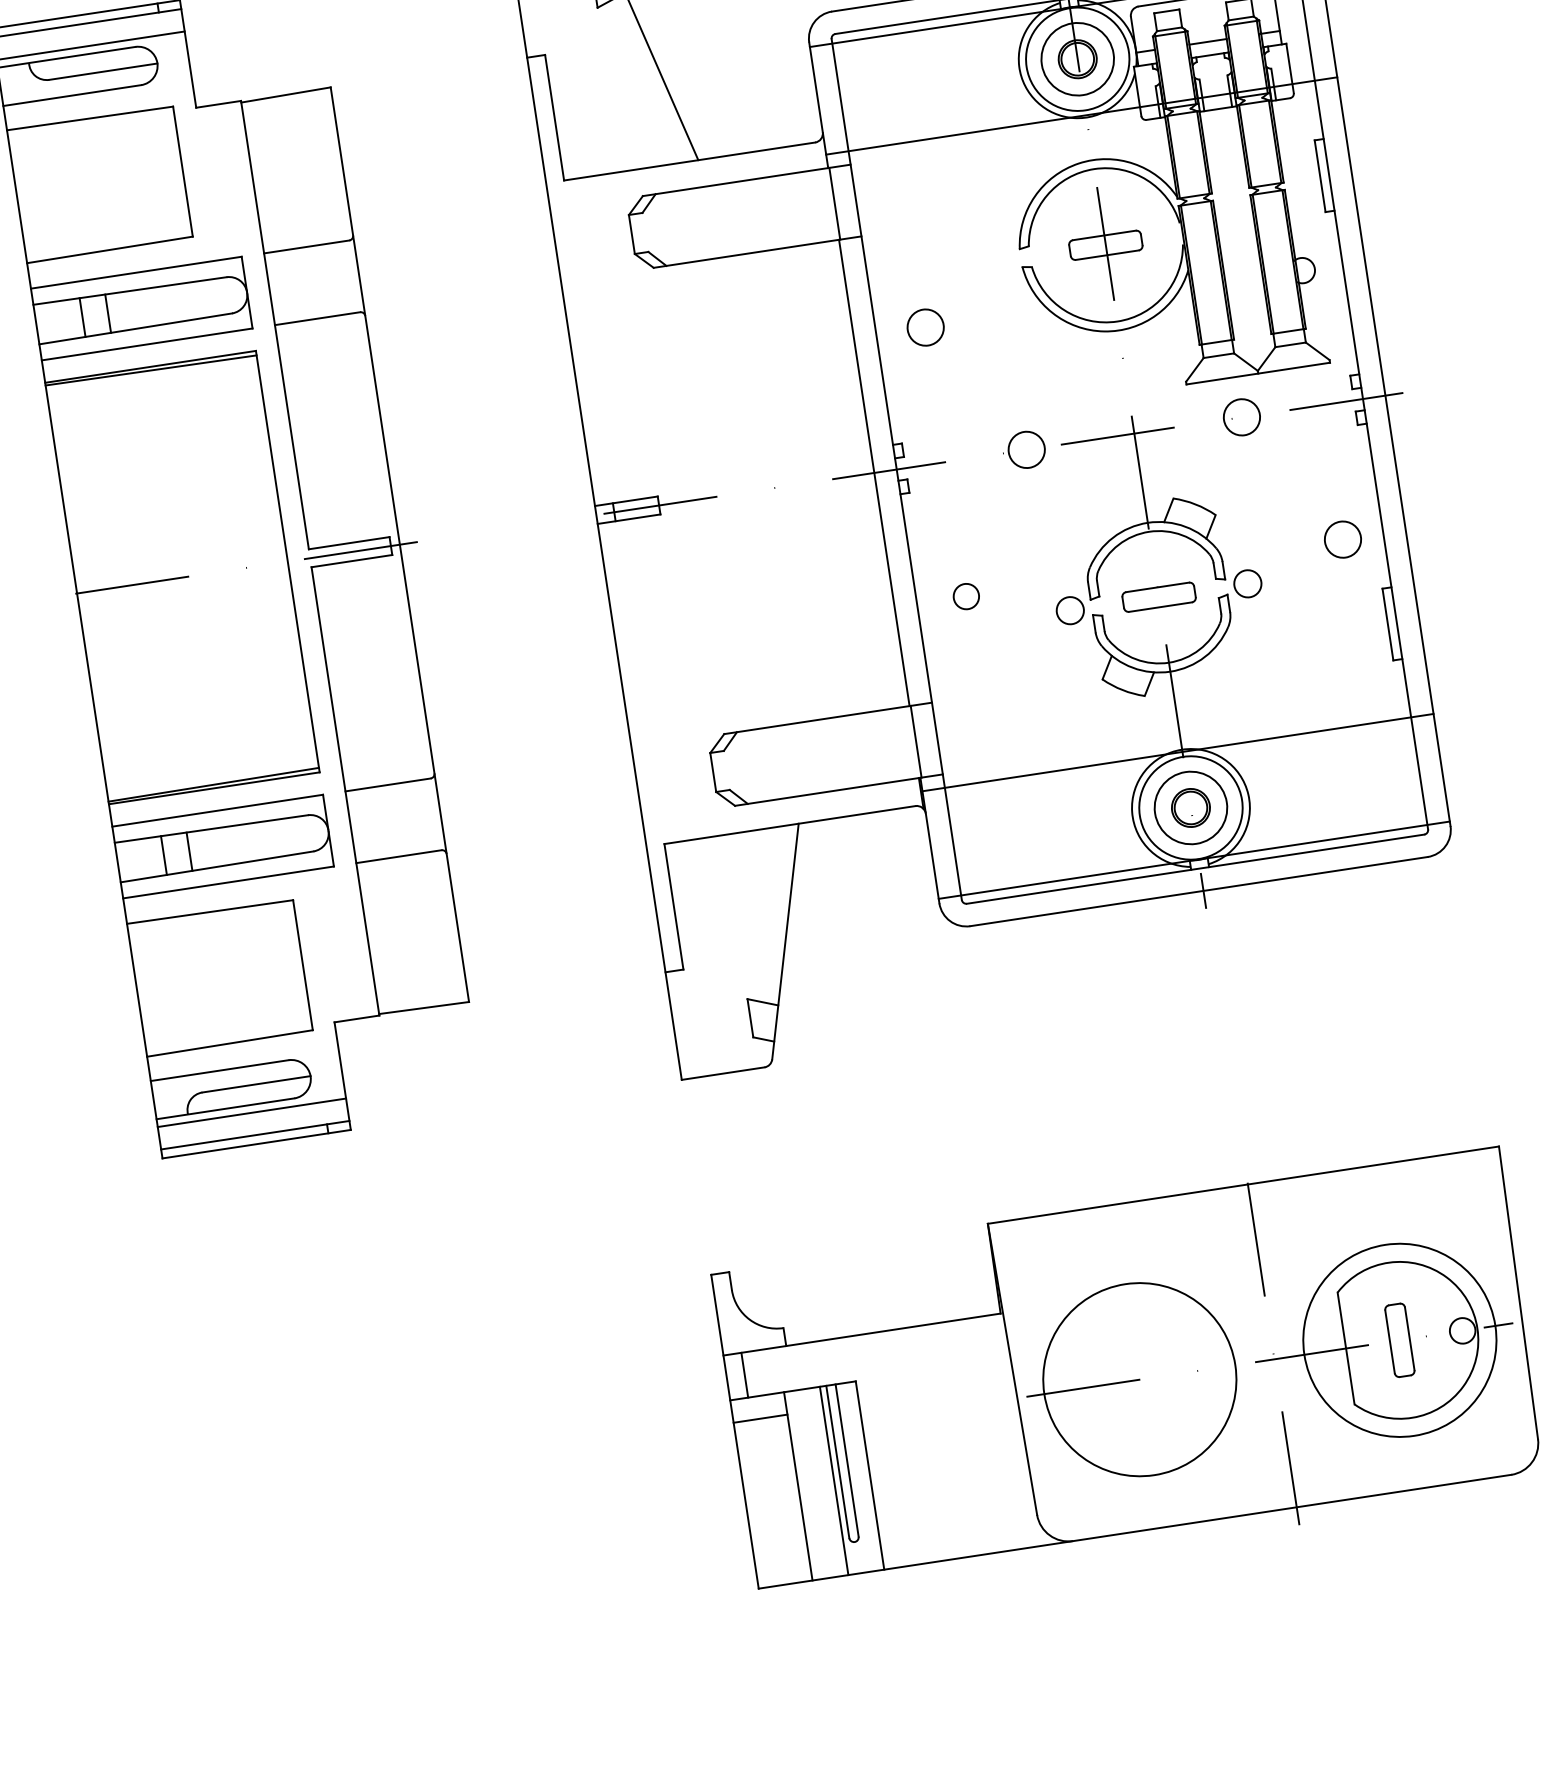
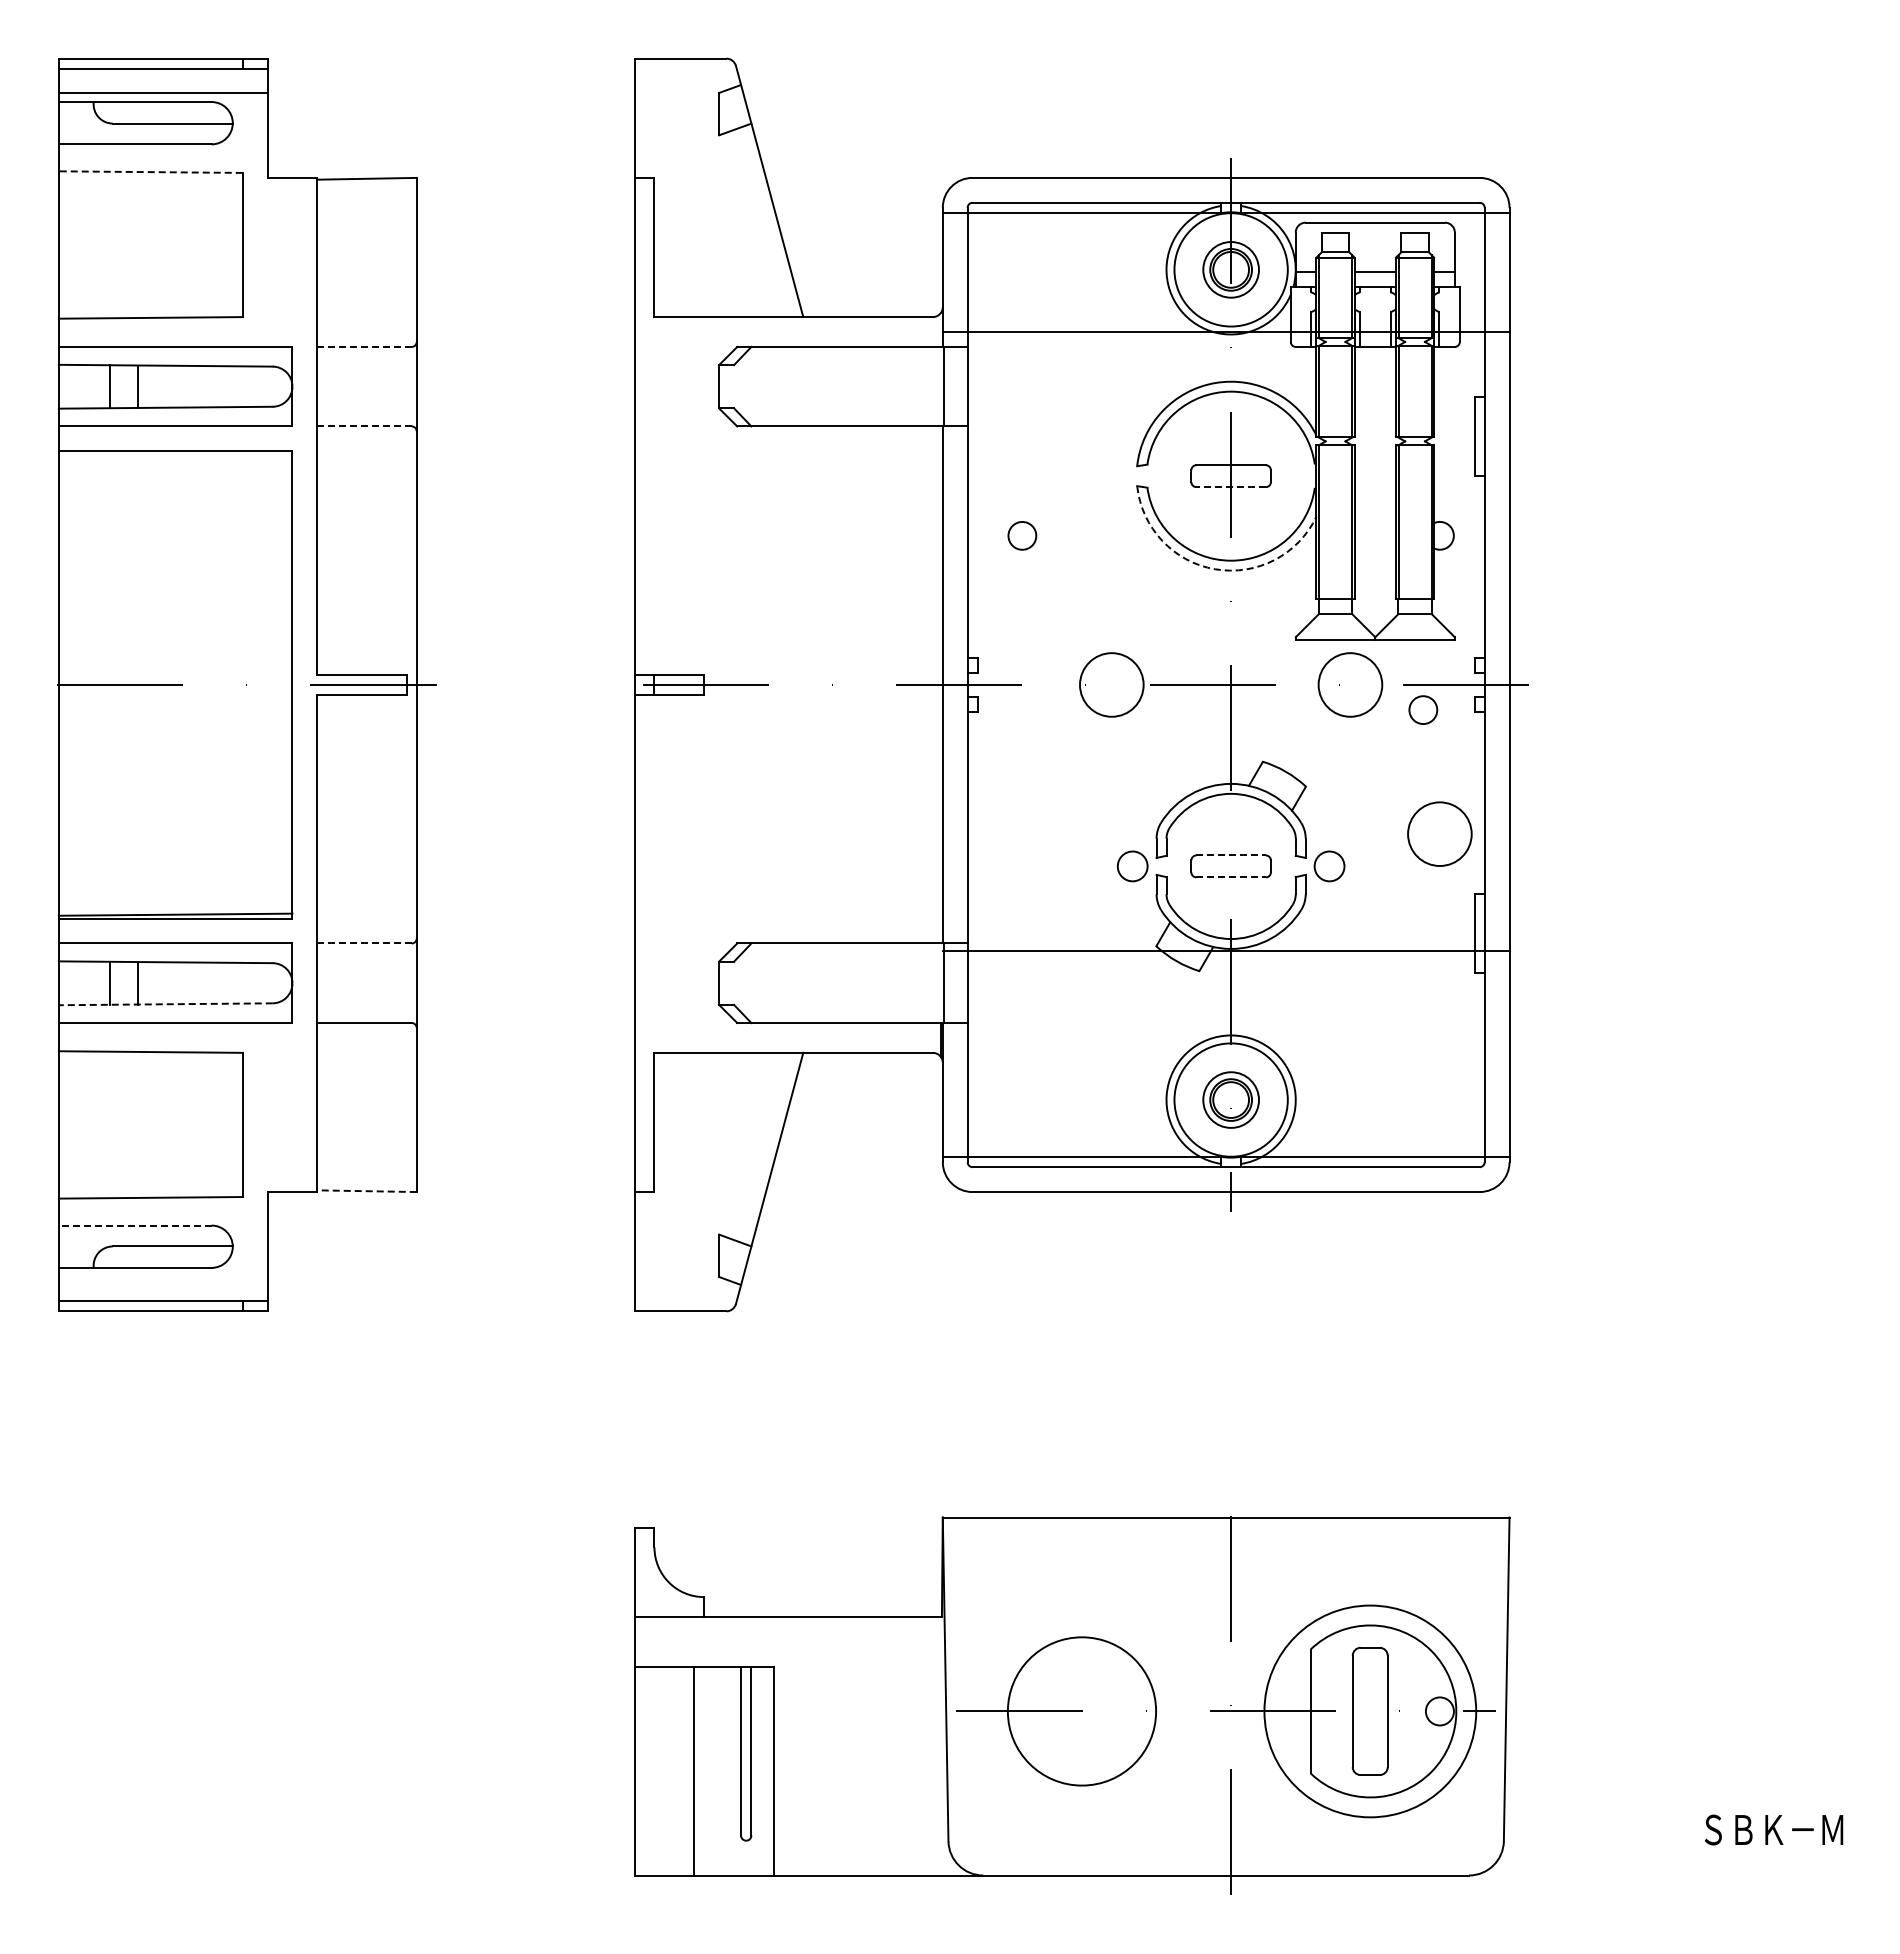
circle: (1077, 59) -> (1230, 269), size x0.7
line: (89, 118) -> (150, 172), solid -> dashed
line: (306, 246) -> (364, 346), solid -> dashed
line: (1107, 255) -> (1231, 487), solid -> dashed
line: (317, 318) -> (364, 426), solid -> dashed
circle: (925, 327) -> (1022, 535), size x0.7
arc: (1104, 331) -> (1215, 569), solid -> dashed
line: (151, 370) -> (175, 455), removed
circle: (1241, 416) -> (1350, 684), size x1.6
circle: (1026, 449) -> (1111, 684), size x1.6
circle: (1342, 539) -> (1439, 833), size x1.6
line: (1157, 587) -> (1231, 855), solid -> dashed
circle: (966, 596) -> (1423, 709), moved
line: (1160, 607) -> (1231, 877), solid -> dashed
line: (1177, 752) -> (1225, 950), moved
line: (388, 784) -> (364, 943), solid -> dashed
circle: (1190, 807) -> (1230, 1099), size x0.7
line: (216, 867) -> (165, 1004), solid -> dashed
line: (424, 1008) -> (367, 1191), solid -> dashed
line: (219, 1070) -> (134, 1225), solid -> dashed
line: (251, 1112) -> (162, 1276), removed
part: (1400, 1340) -> (1370, 1711), size x1.6
line: (744, 1374) -> (654, 1641), removed
circle: (1139, 1379) -> (1081, 1711), size x0.7
line: (760, 1418) -> (664, 1691), removed
line: (834, 1480) -> (734, 1770), removed

